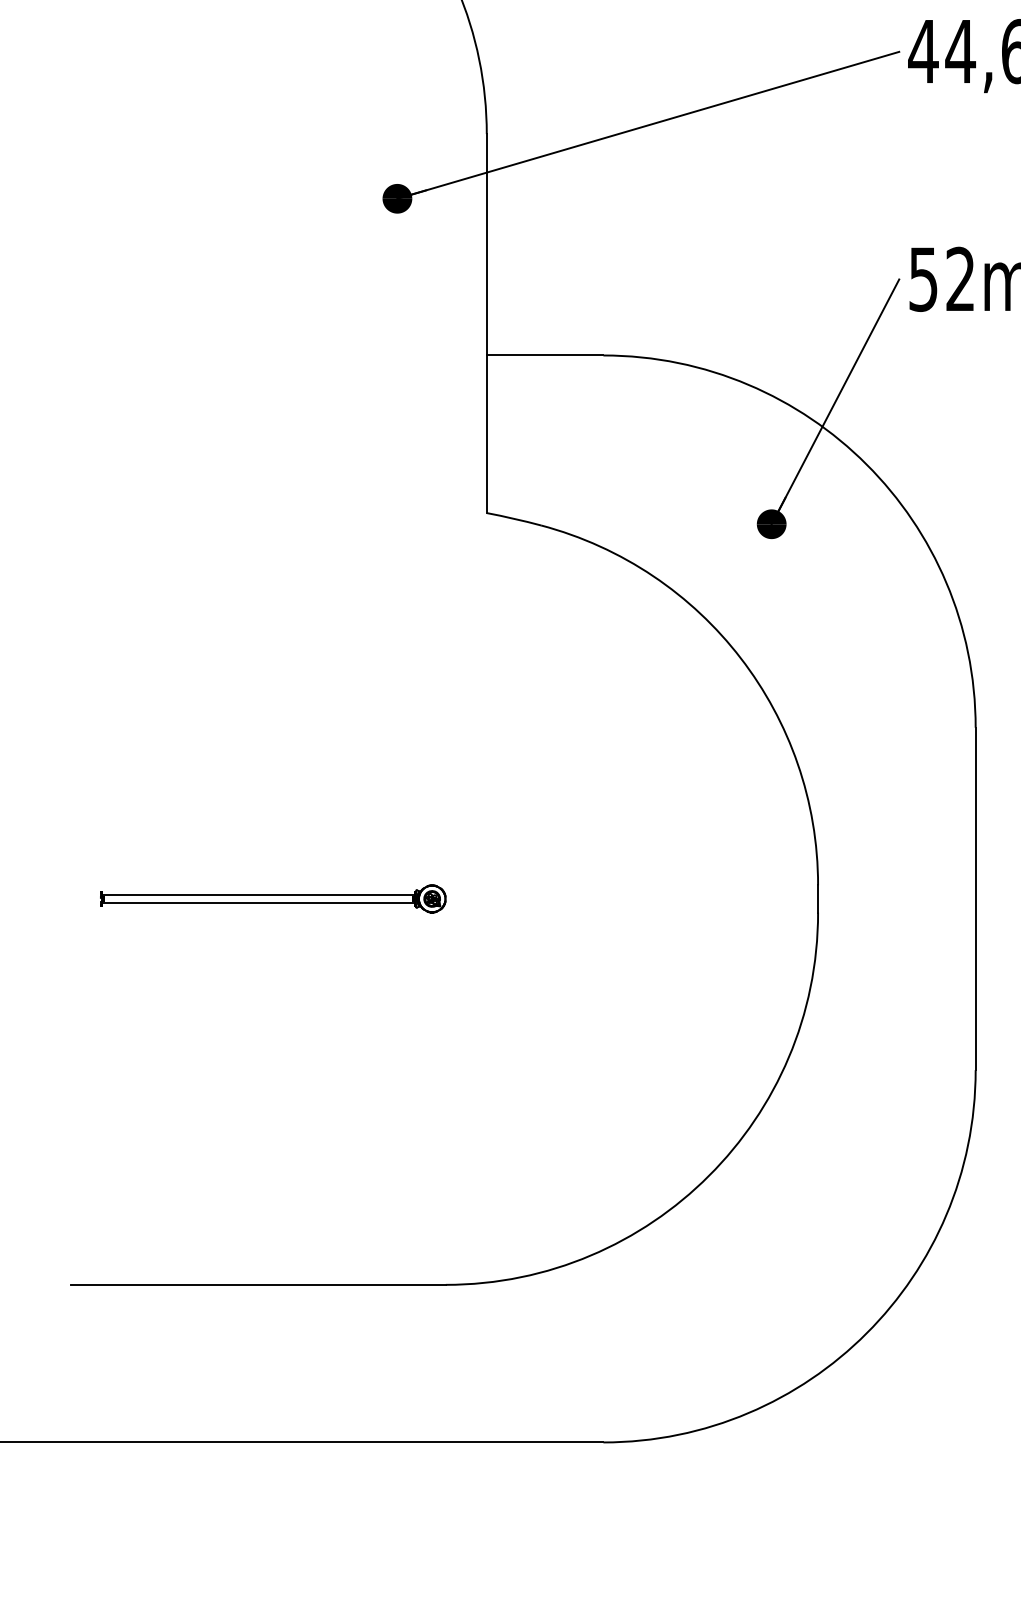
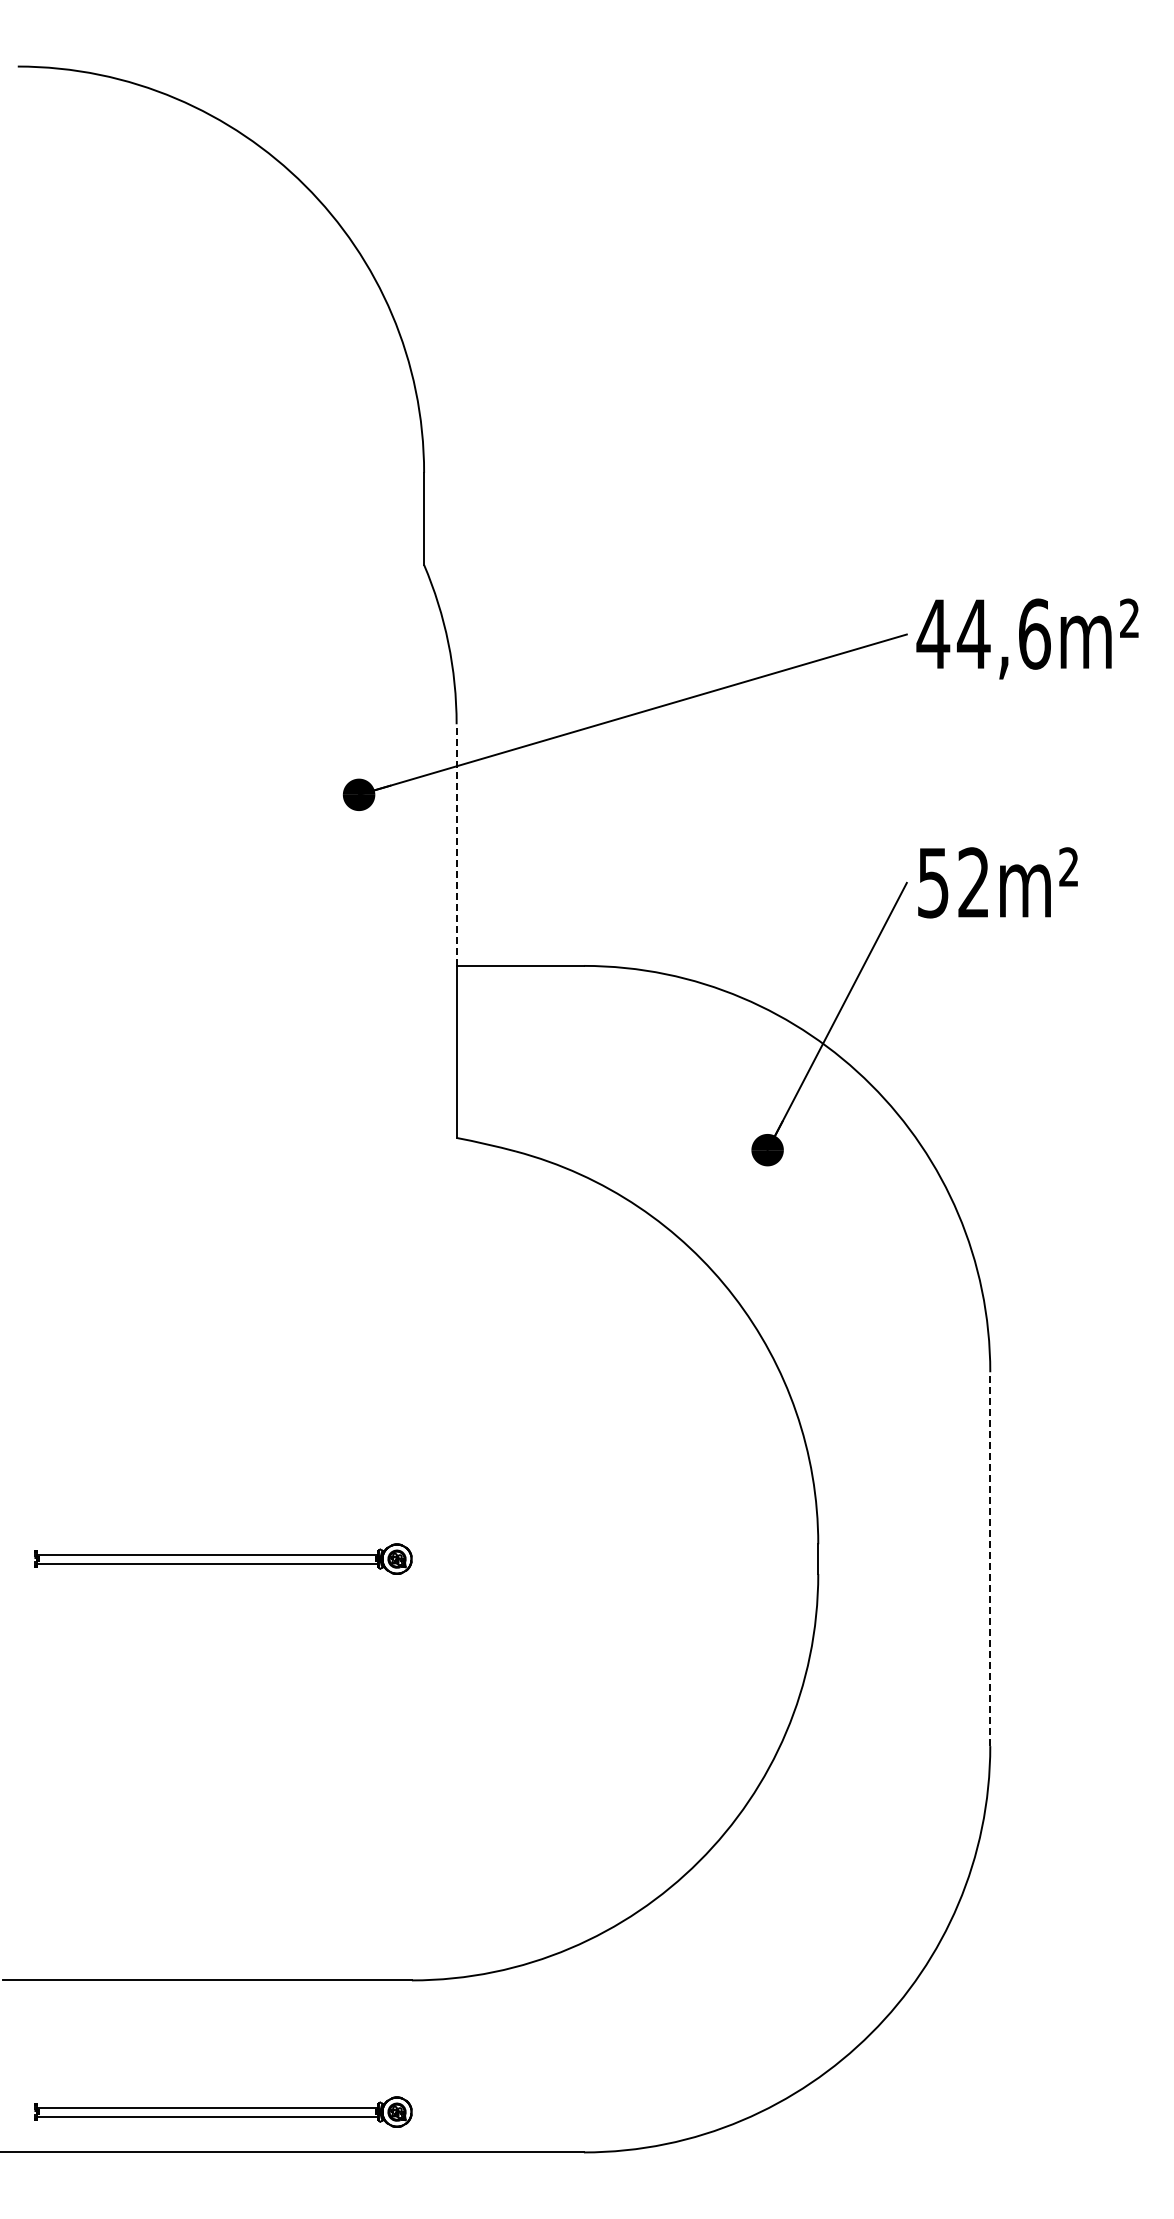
line: (486, 245) -> (456, 845), solid -> dashed
line: (975, 899) -> (990, 1559), solid -> dashed
part: (273, 1404) -> (223, 2111), added

